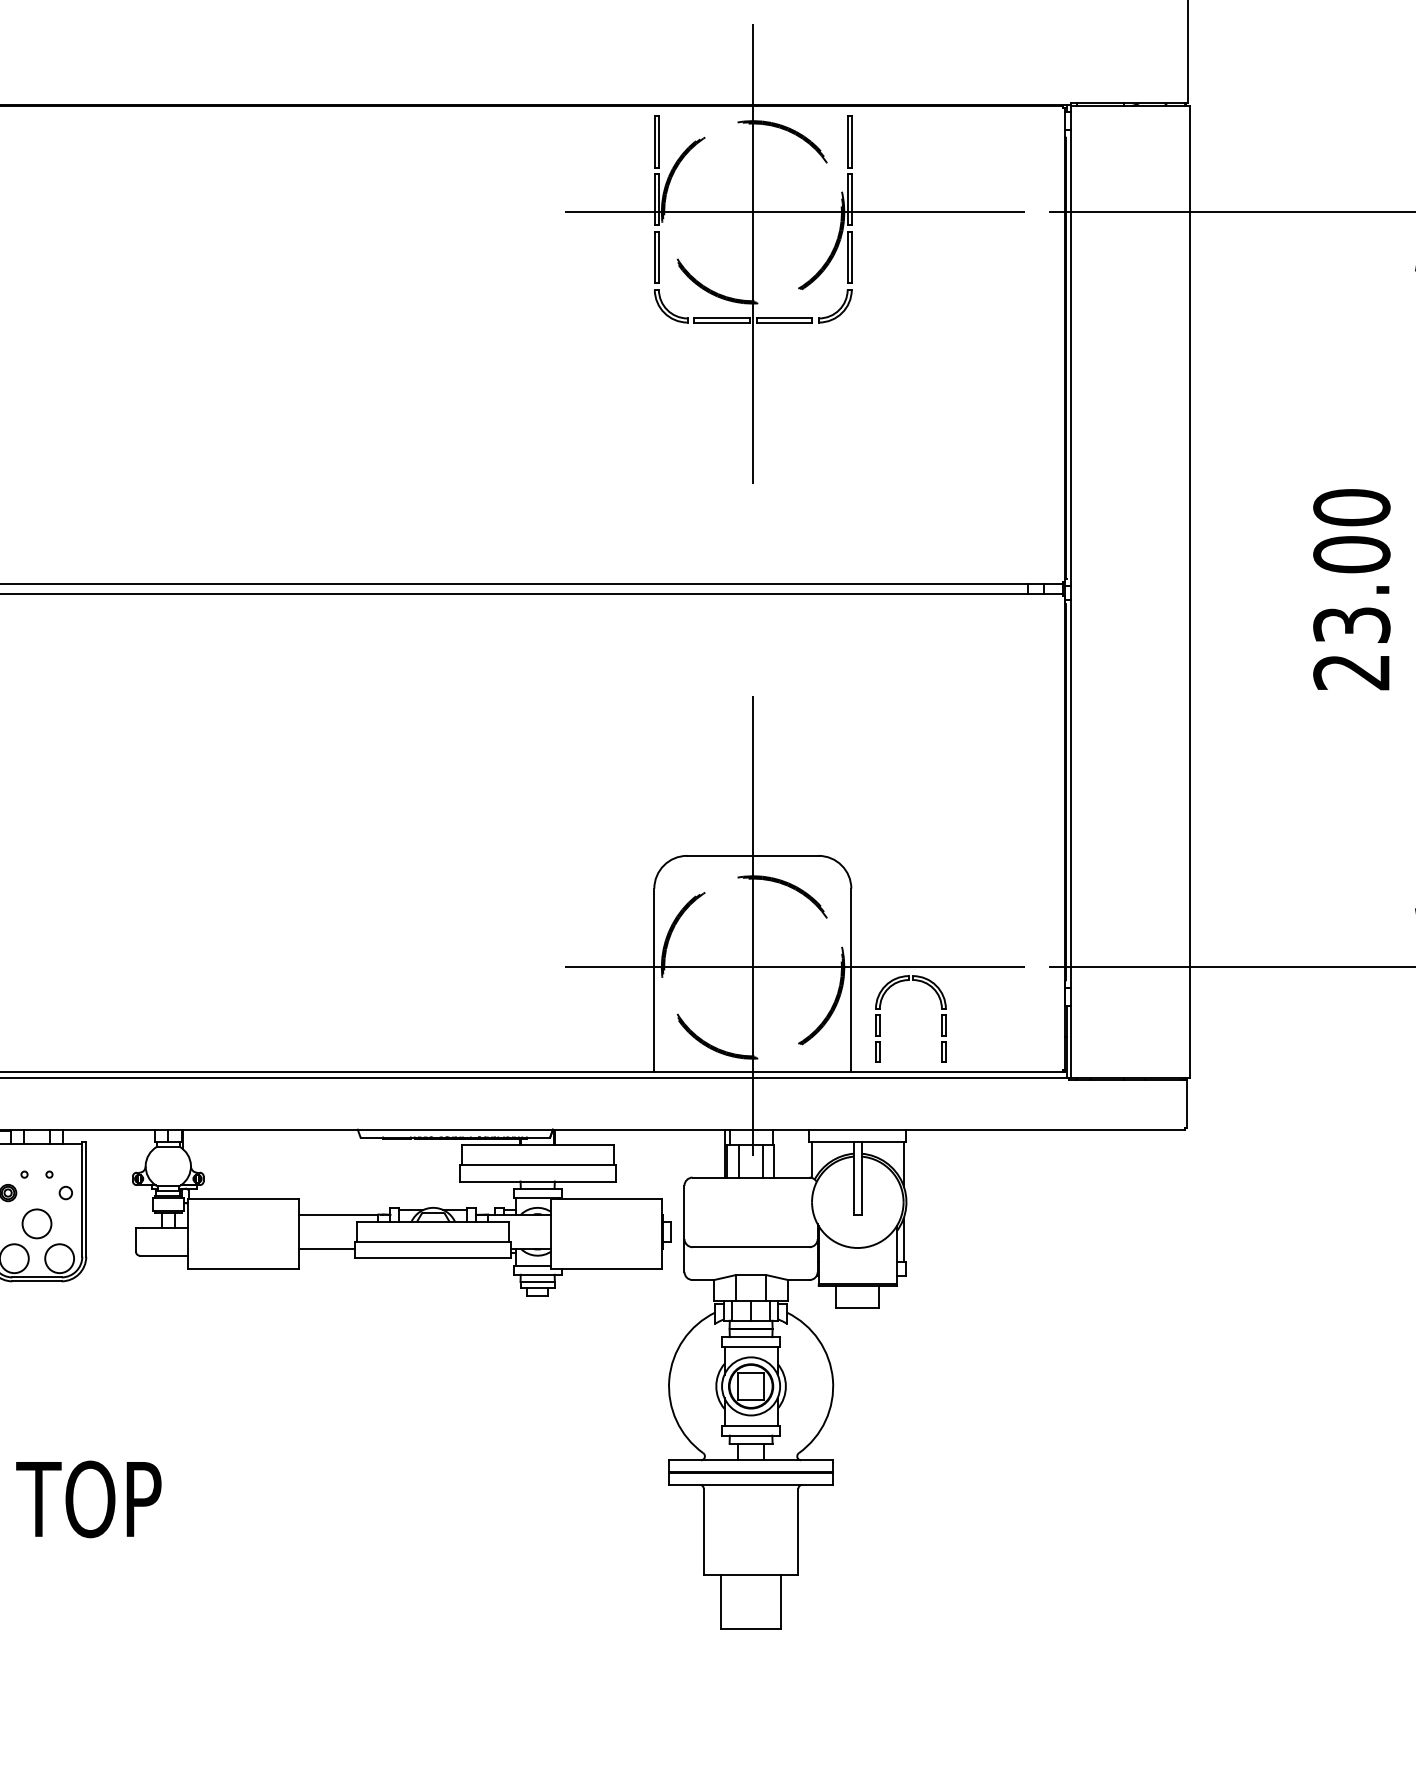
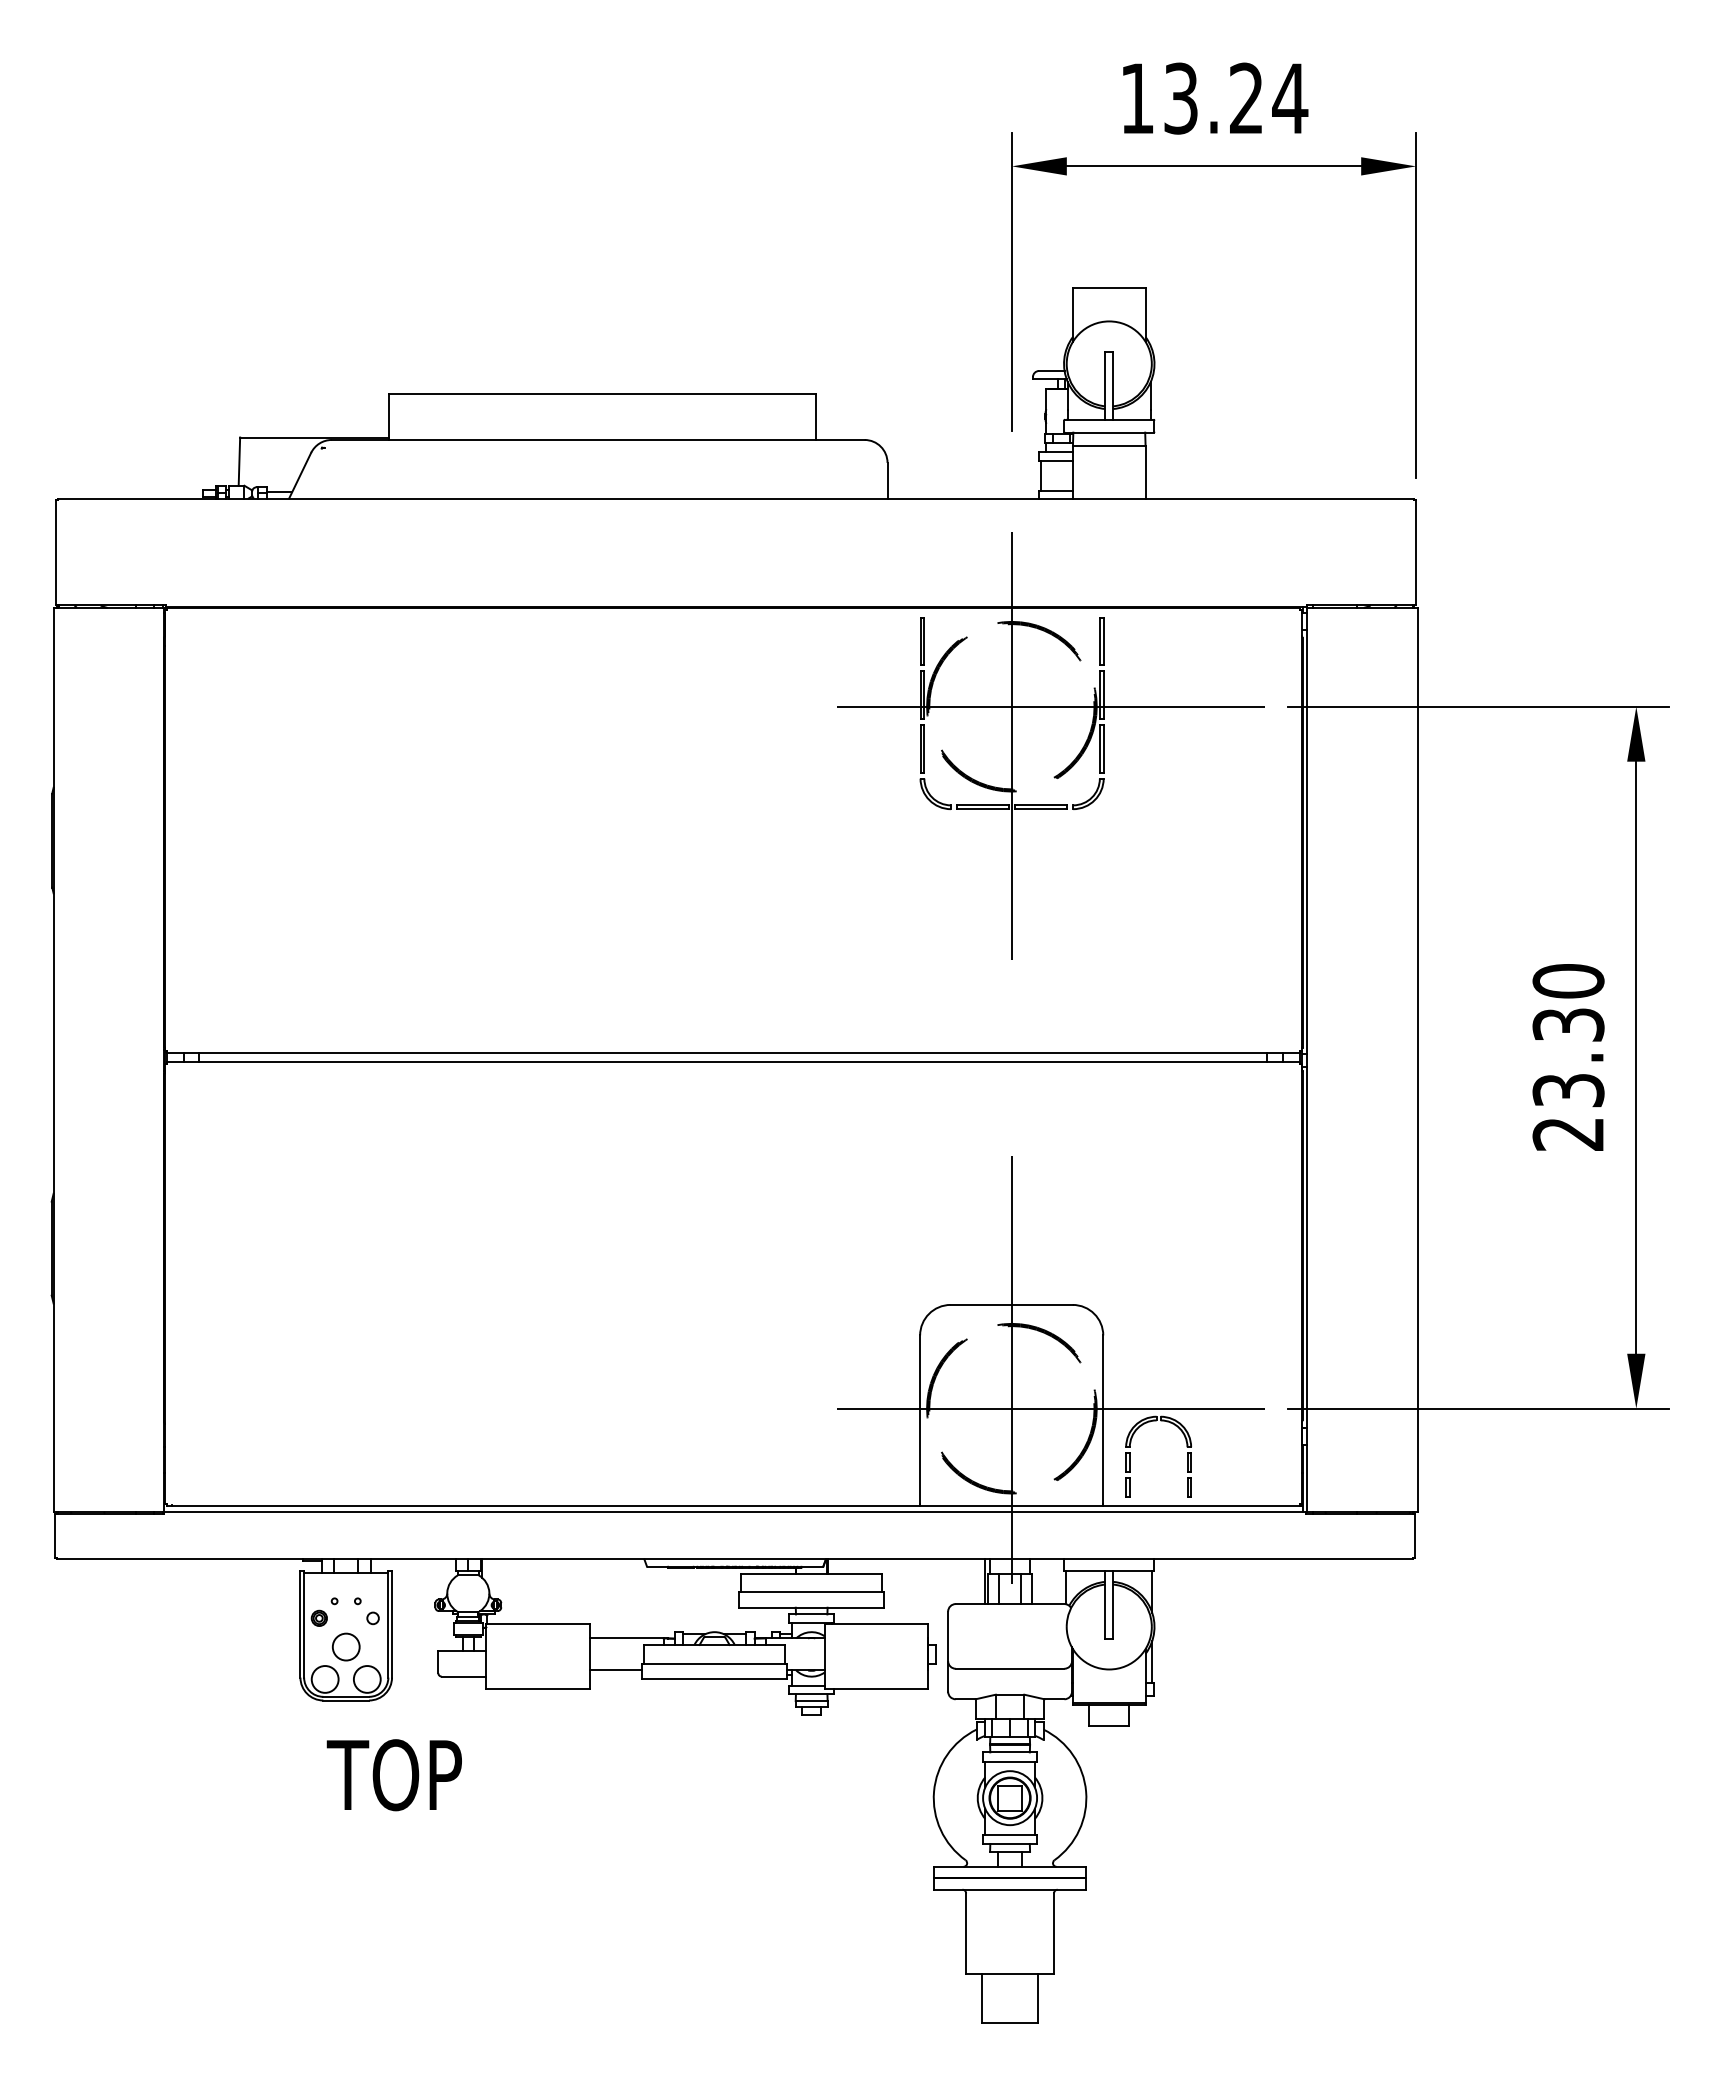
text: (1351, 554) -> (1568, 1024), 23.00 -> 23.30
text: (87, 1499) -> (393, 1775), moved

